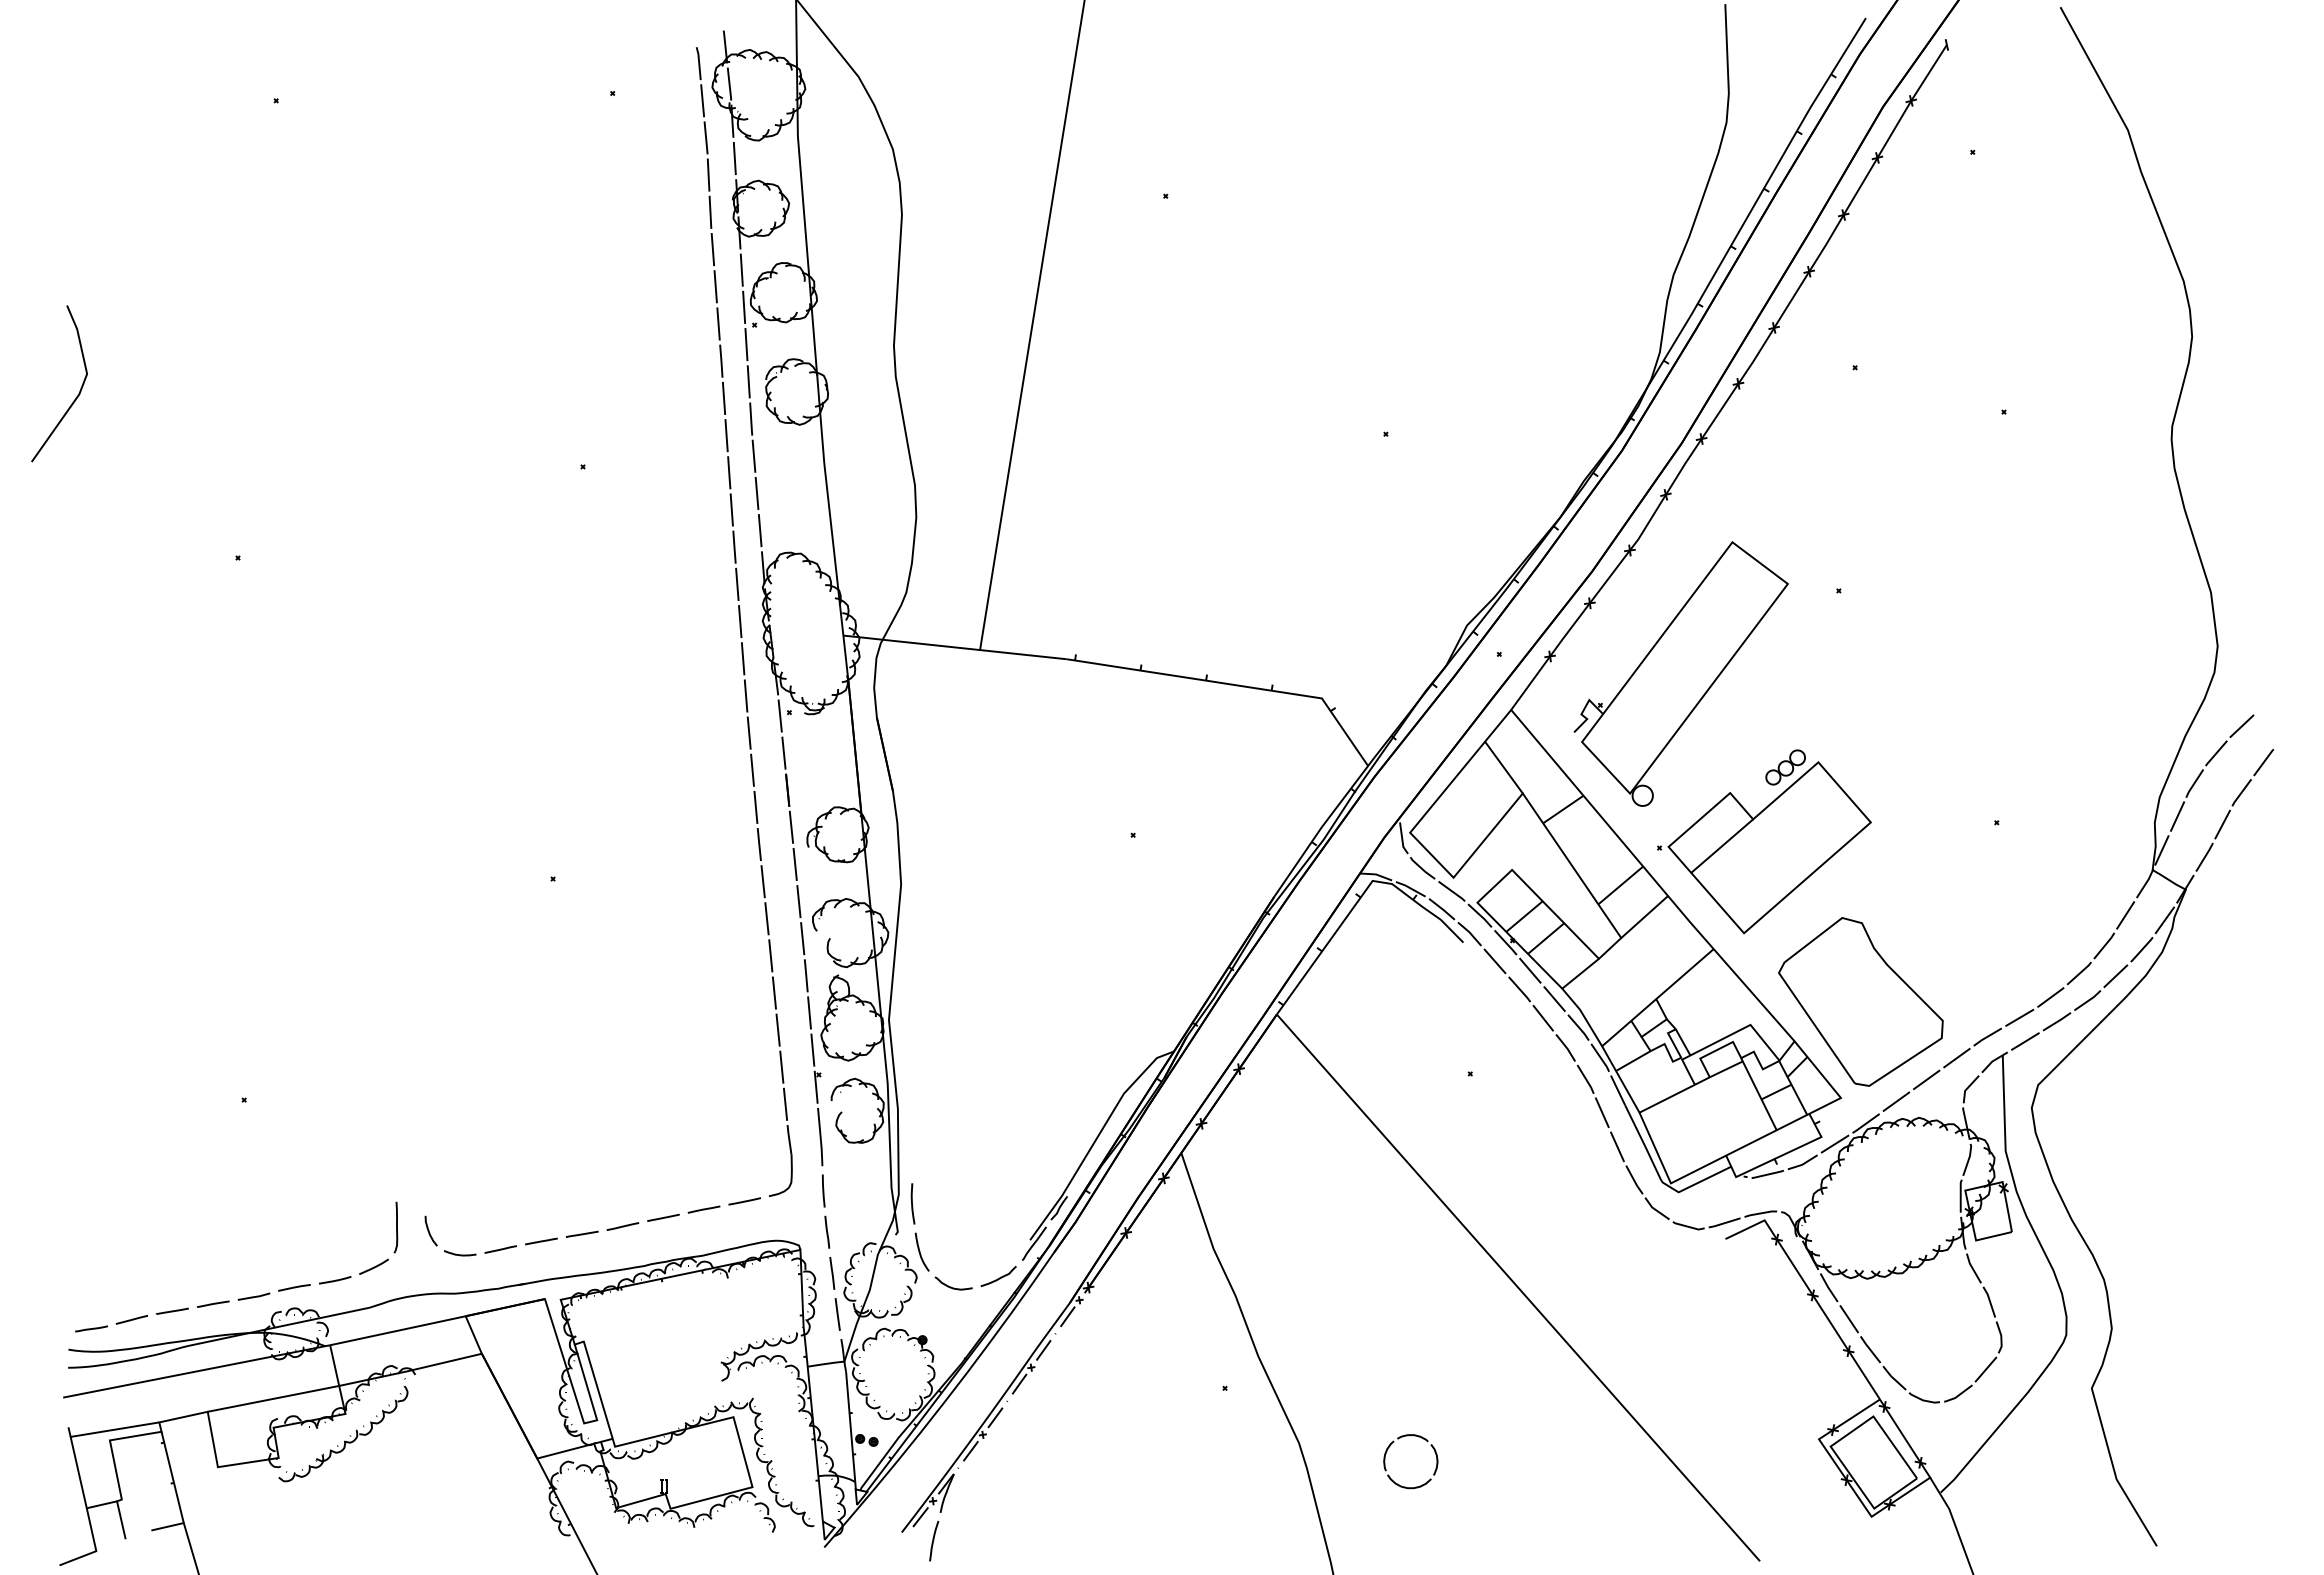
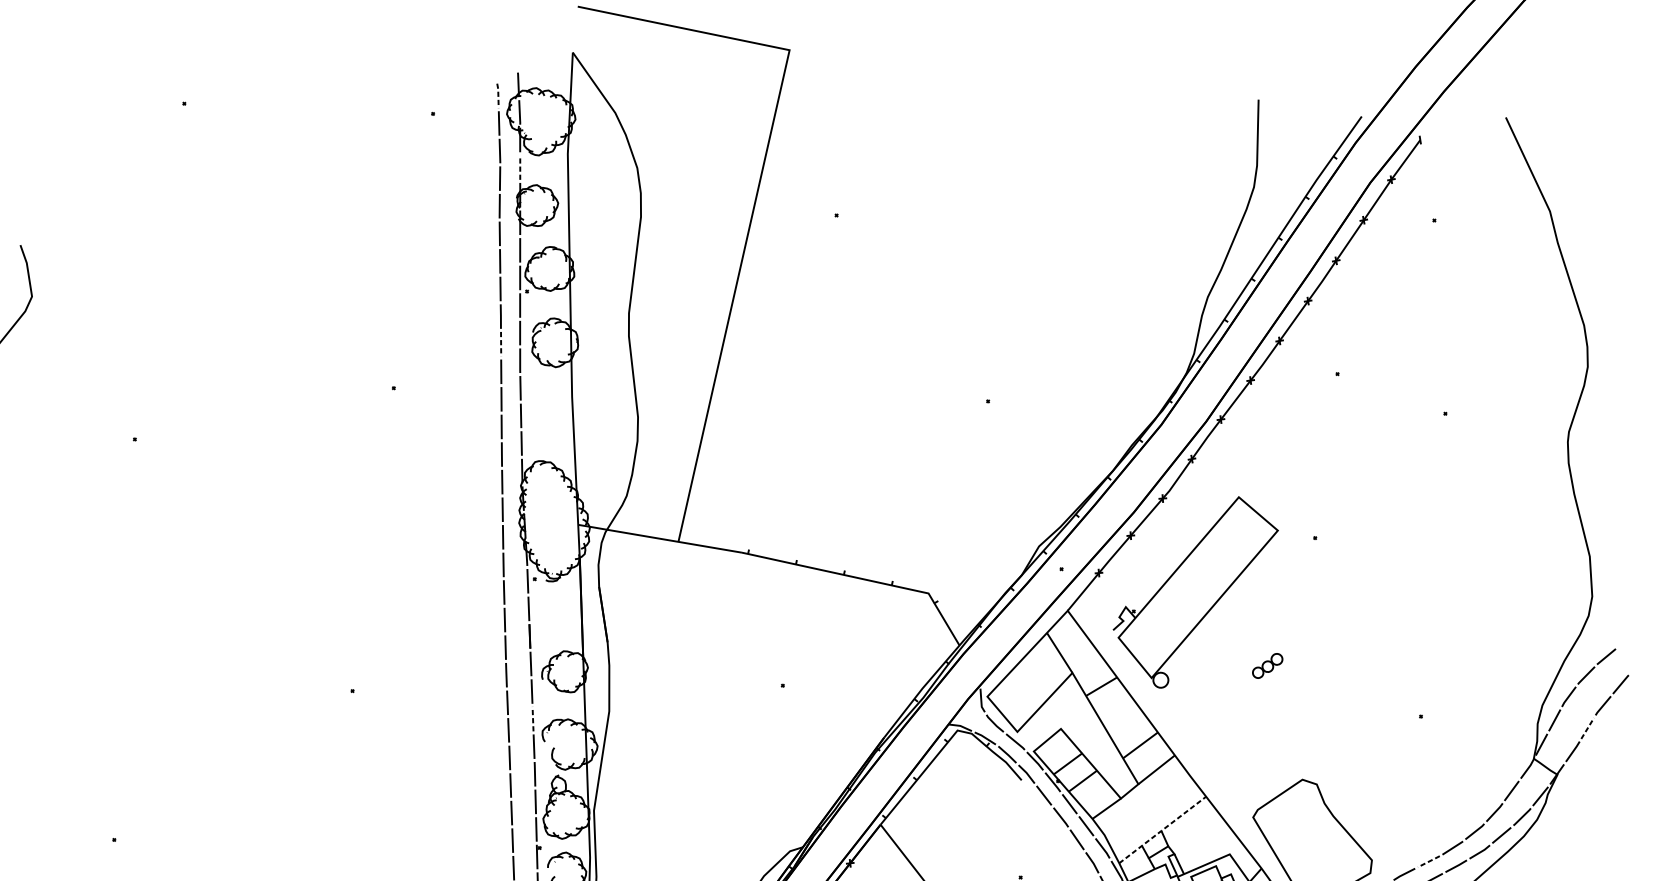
line: (699, 62) -> (498, 95), solid -> dashed
line: (734, 158) -> (519, 167), solid -> dashed
line: (724, 398) -> (501, 344), solid -> dashed
line: (2222, 824) -> (1587, 728), solid -> dashed
part: (1764, 847) -> (1248, 724), removed
line: (798, 901) -> (532, 719), solid -> dashed
line: (1657, 997) -> (1162, 829), solid -> dashed
line: (2019, 1017) -> (1428, 861), solid -> dashed

